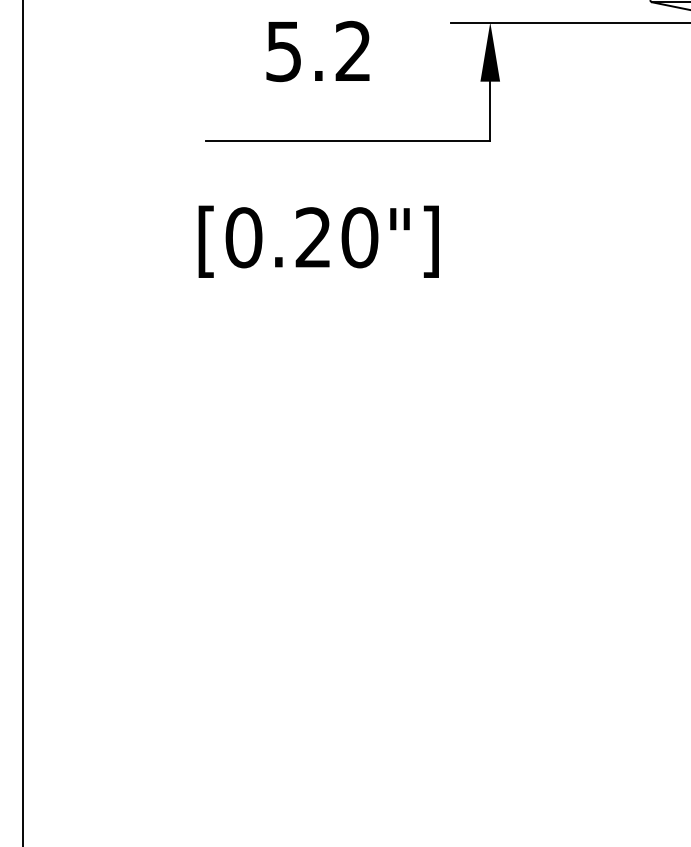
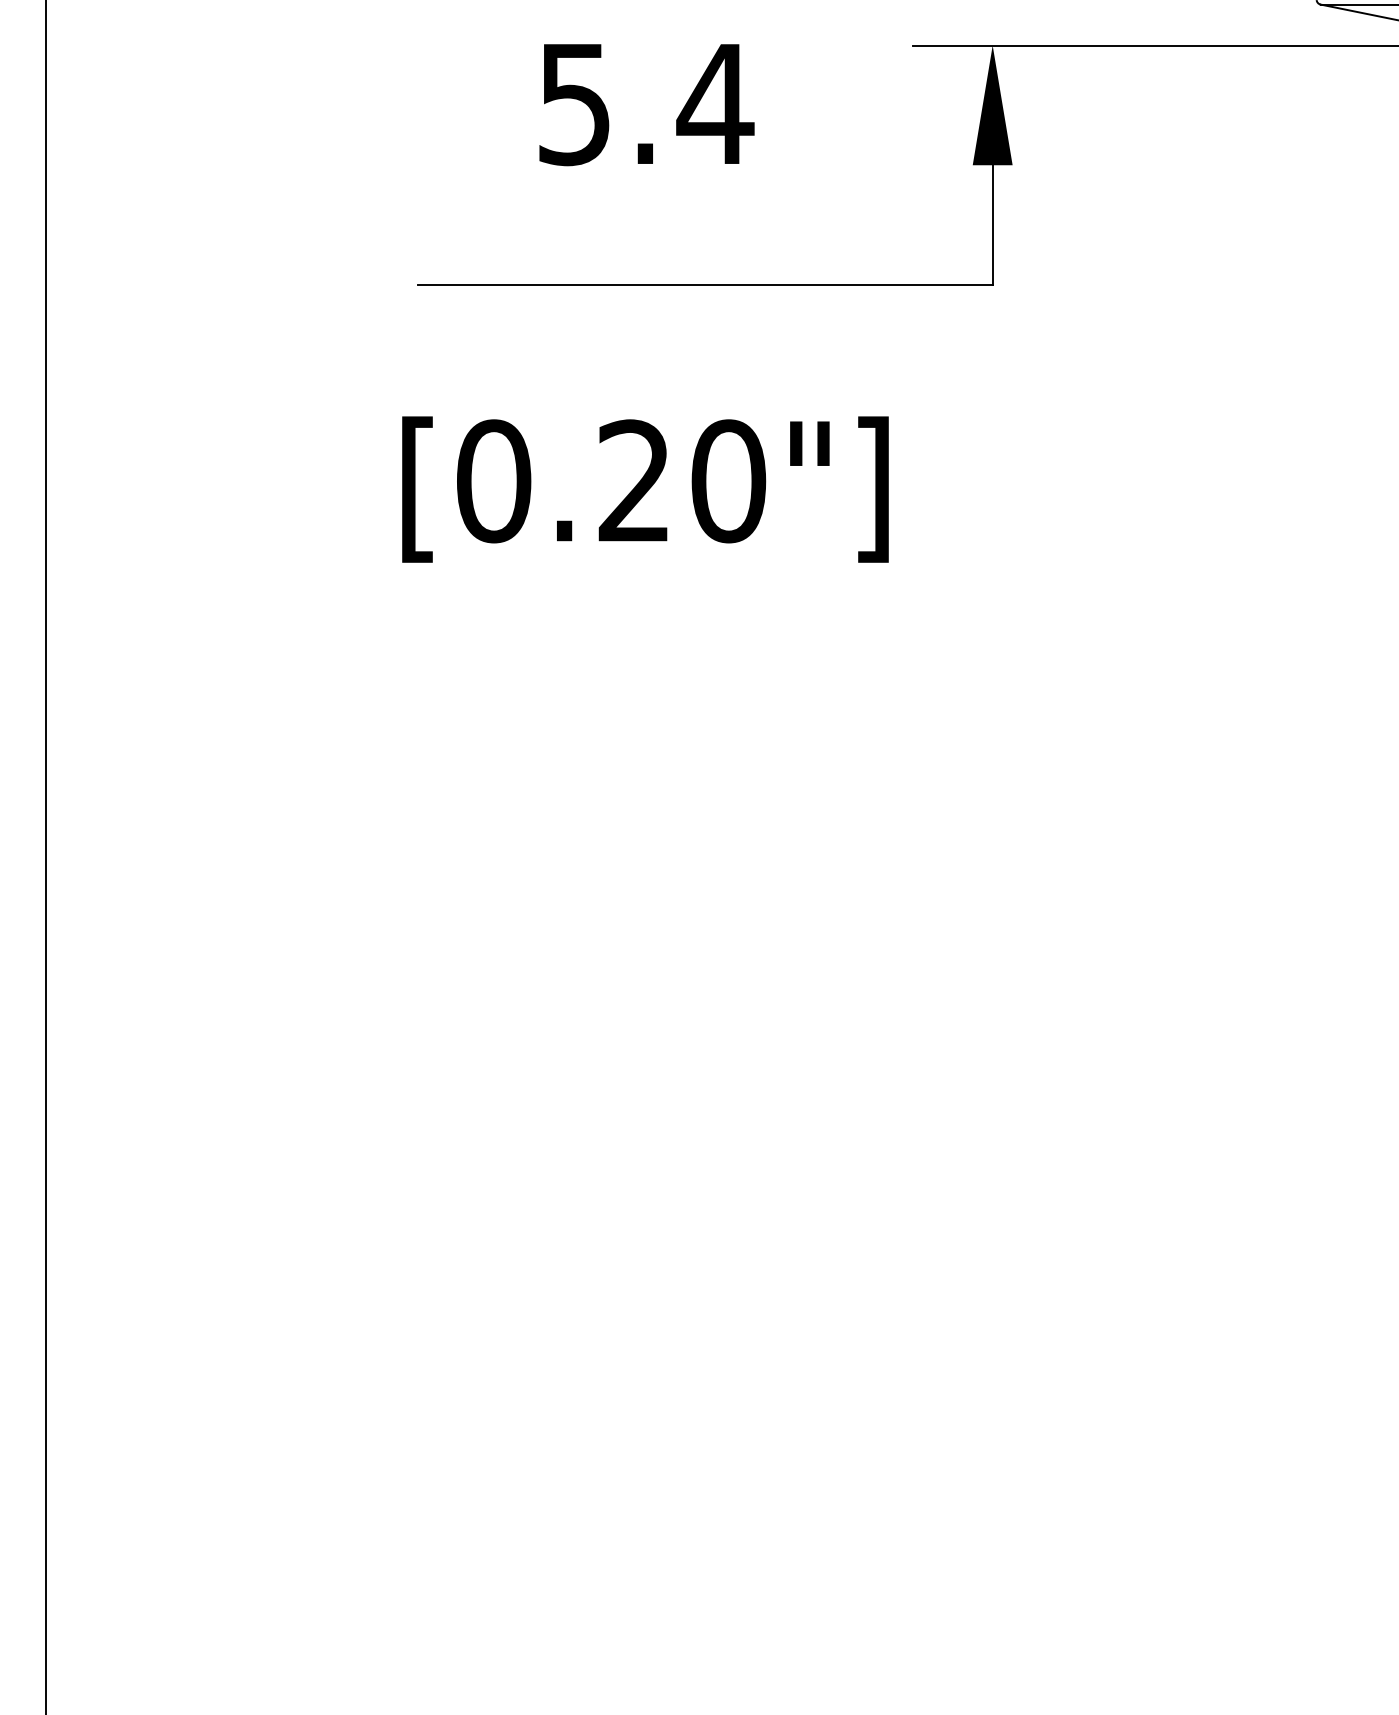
text: (353, 50) -> (715, 102), 5.2 -> 5.4

